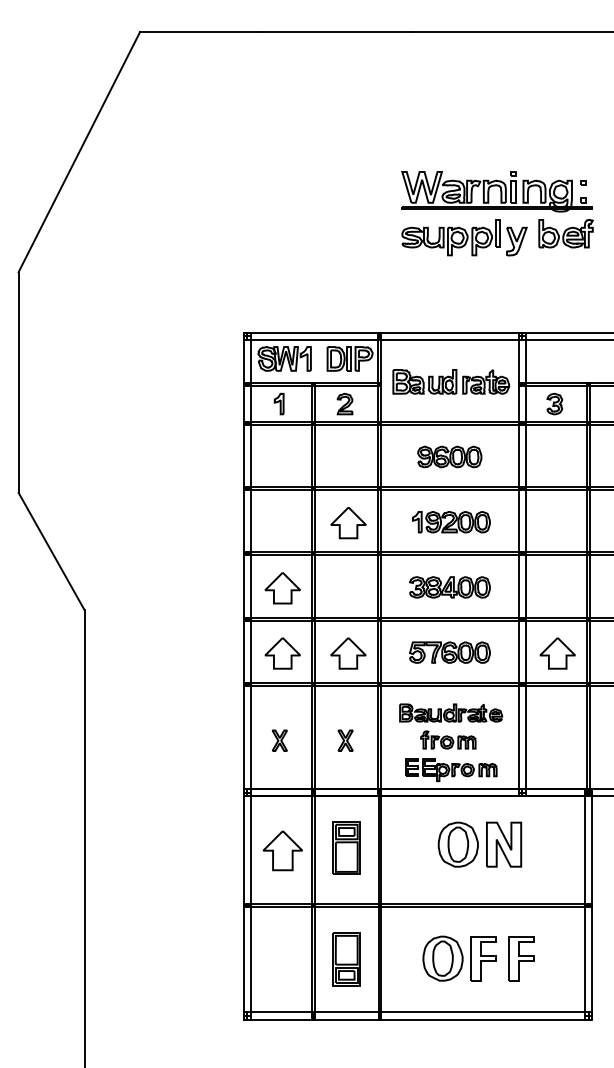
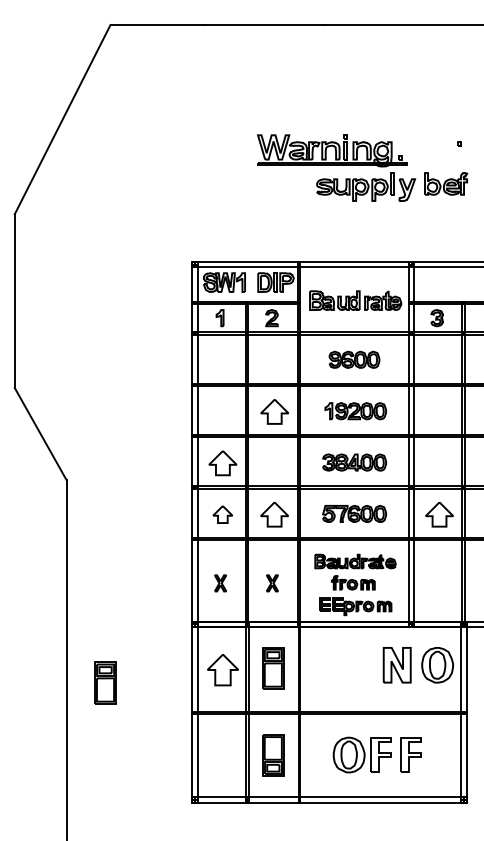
part: (496, 191) -> (332, 150), moved
part: (282, 653) -> (222, 514), size x0.7
part: (457, 844) -> (436, 665), moved
part: (133, 866) -> (105, 682), added

